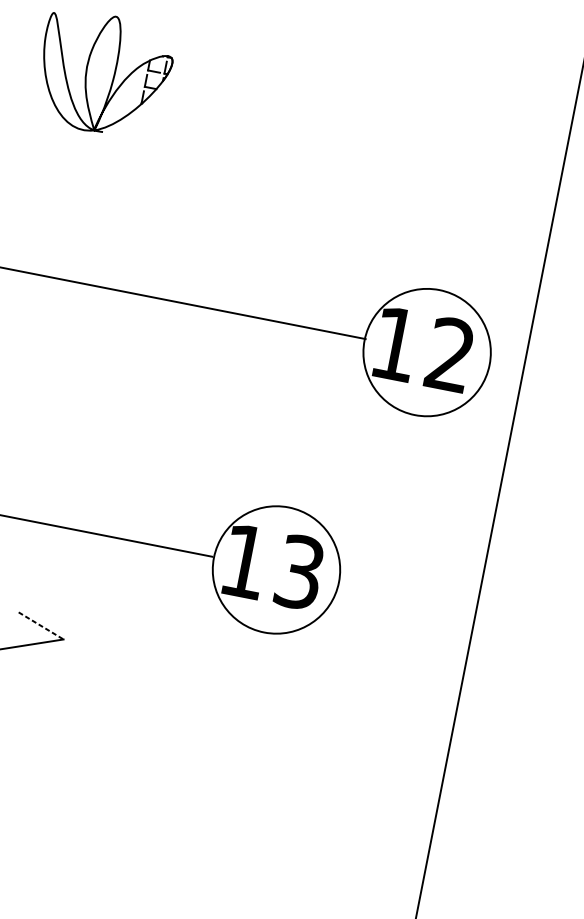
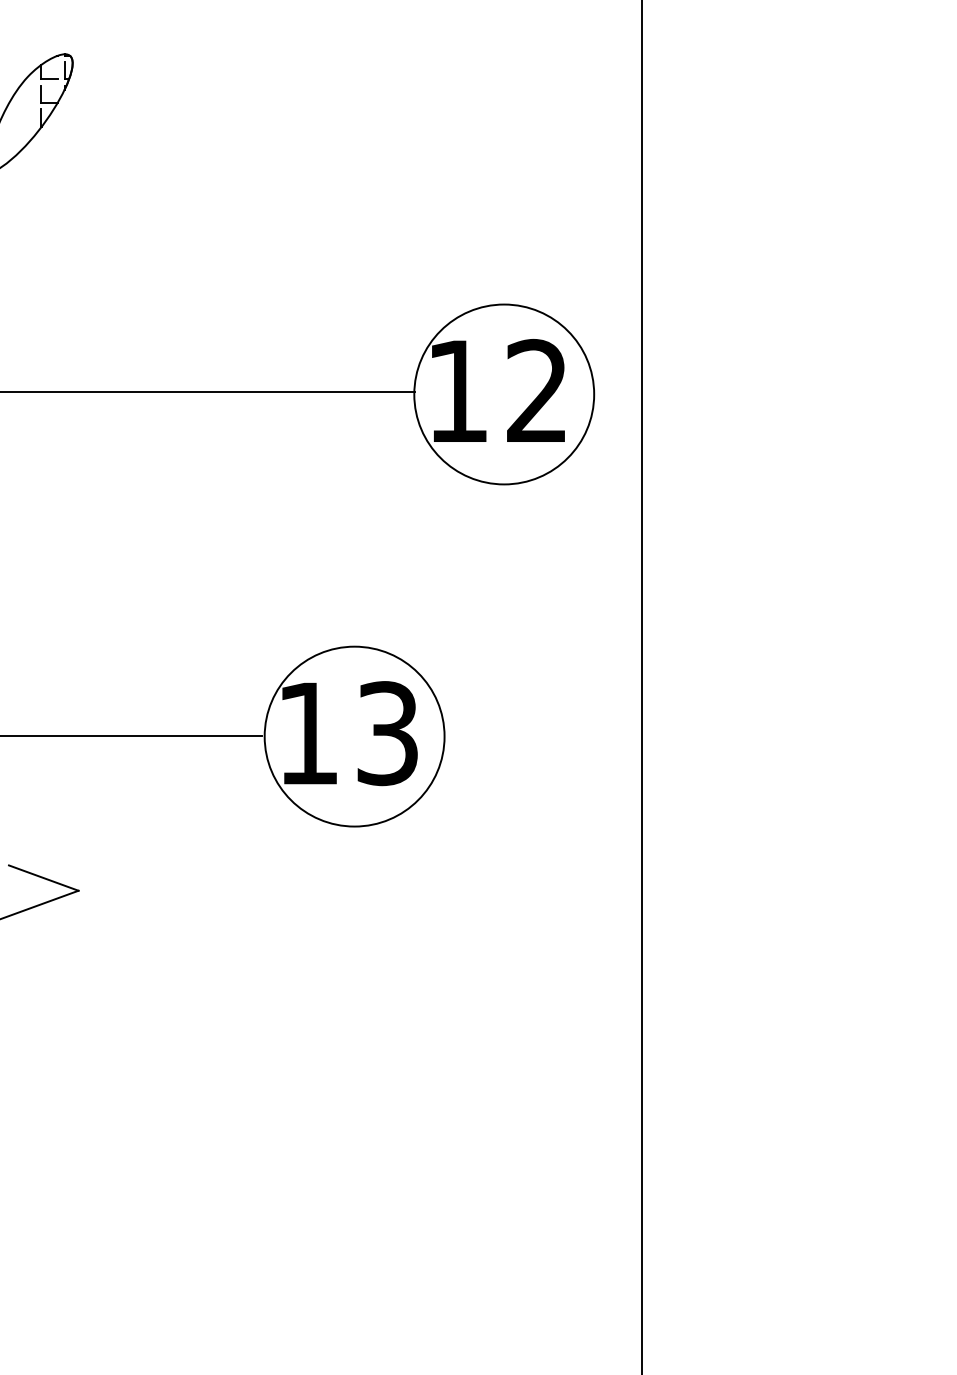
line: (41, 626) -> (44, 878), dashed -> solid

